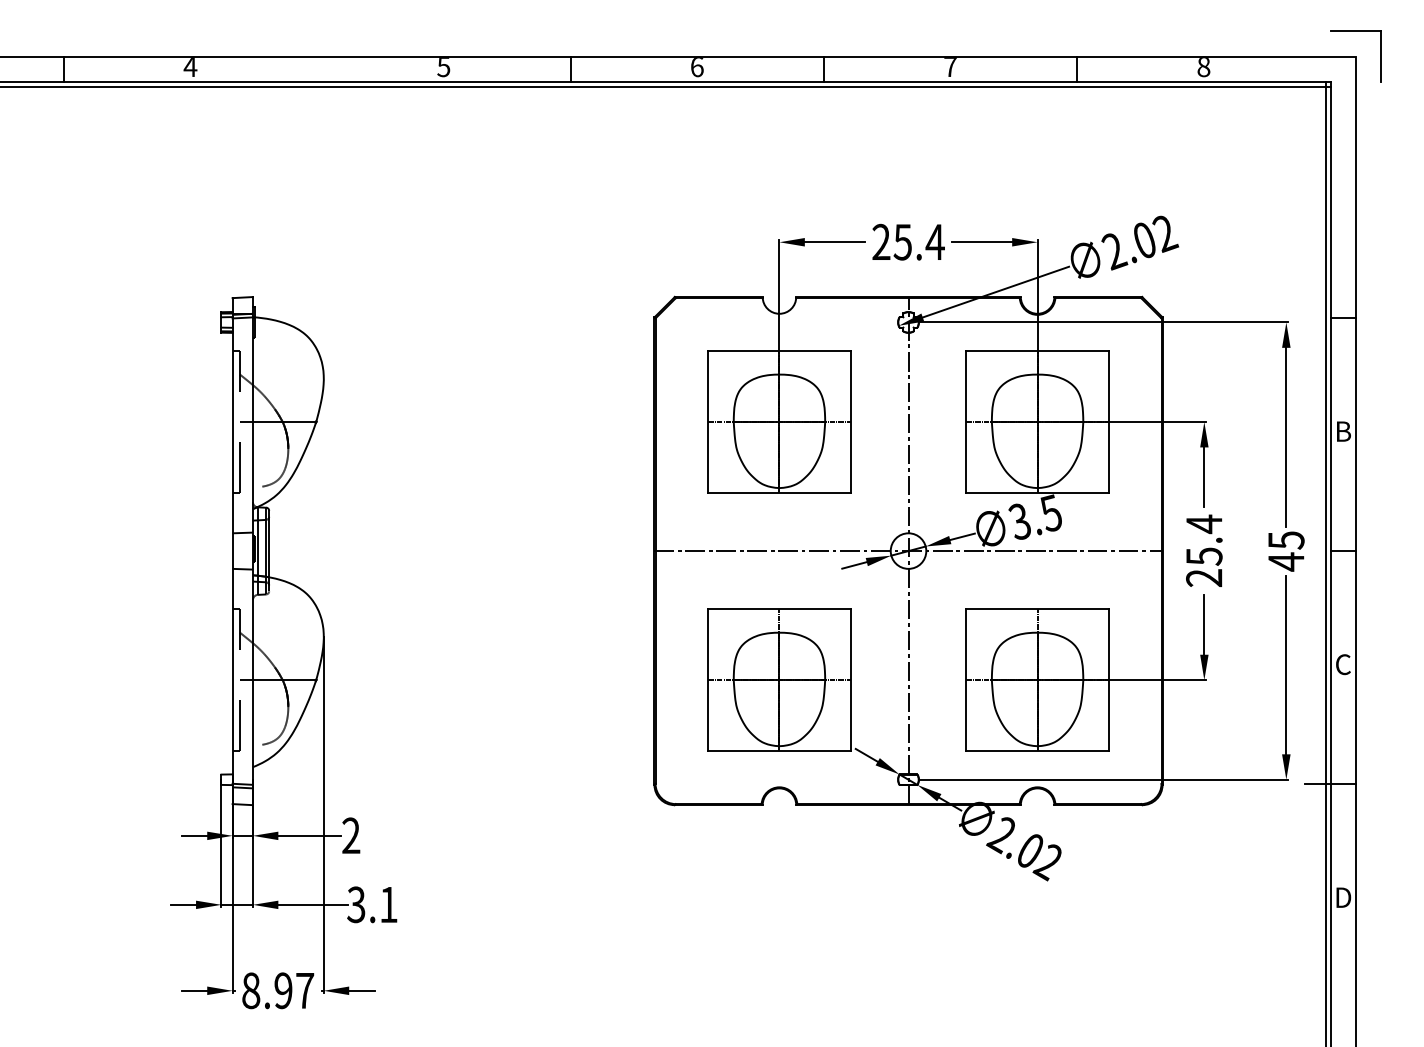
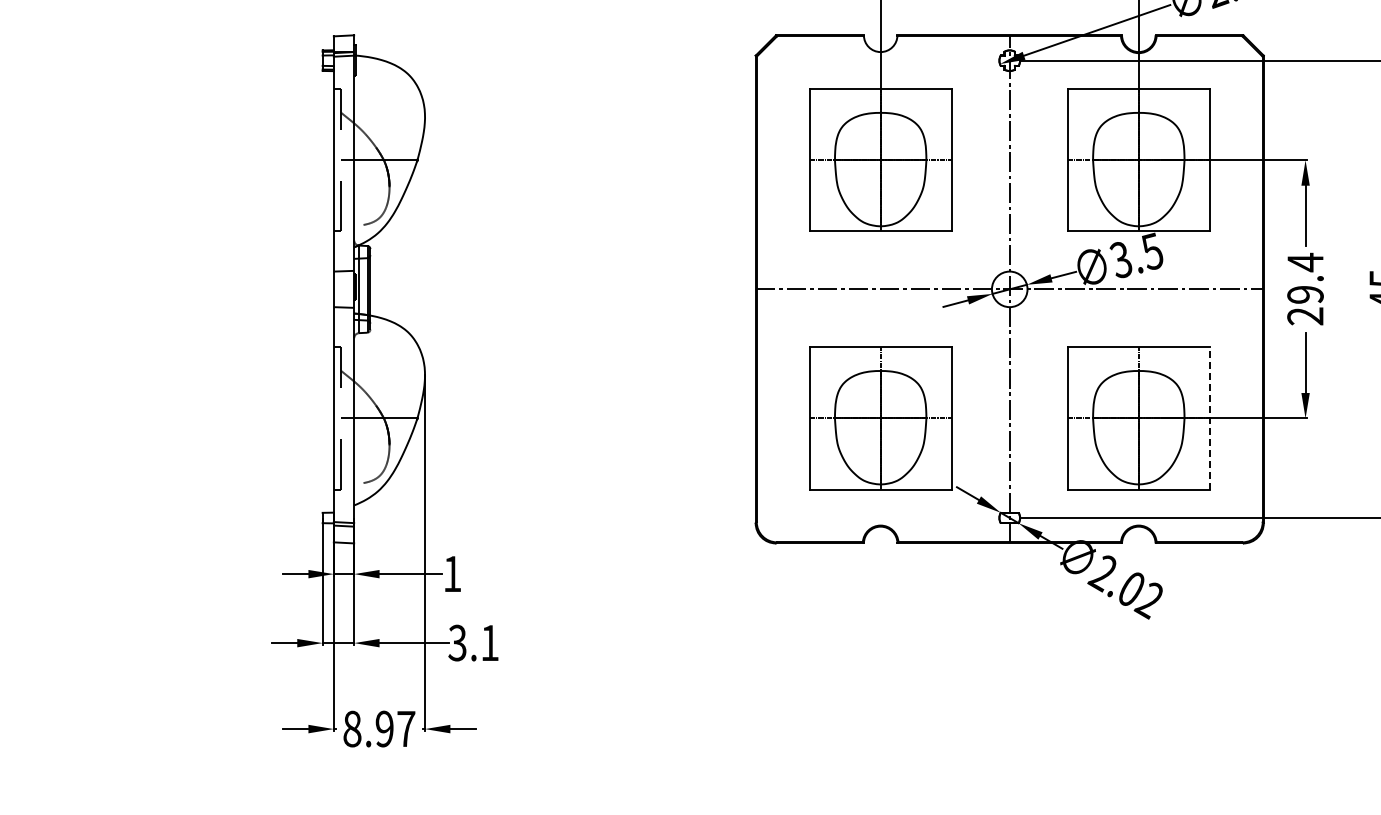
text: (1204, 556) -> (1305, 294), 25.4 -> 29.4
line: (1108, 679) -> (1209, 417), solid -> dashed
text: (351, 835) -> (452, 573), 2 -> 1

